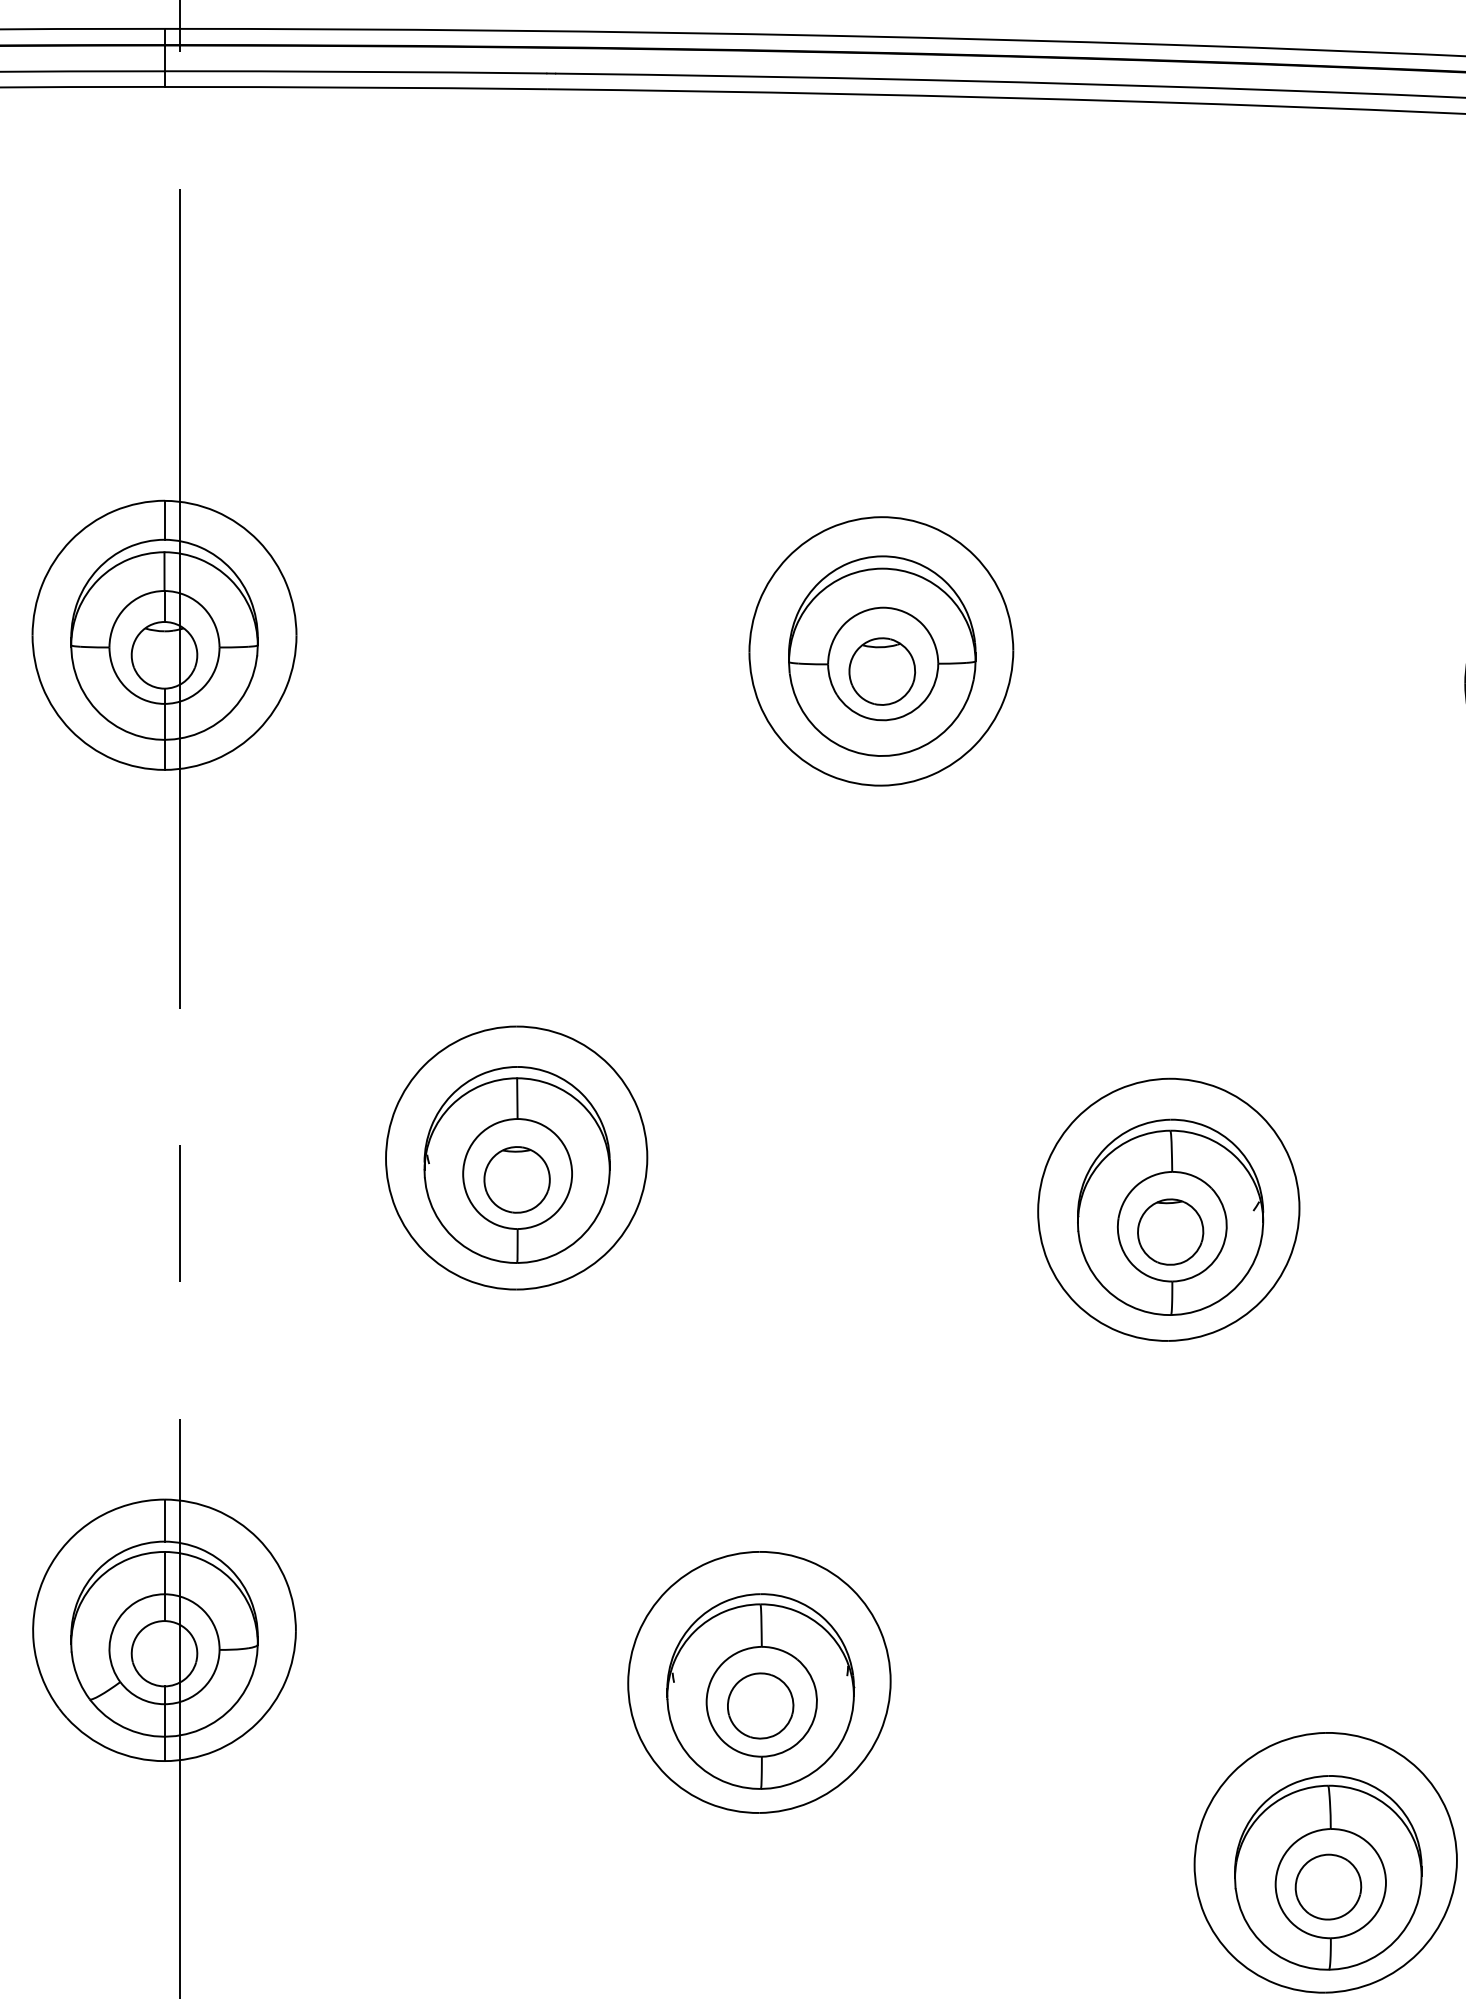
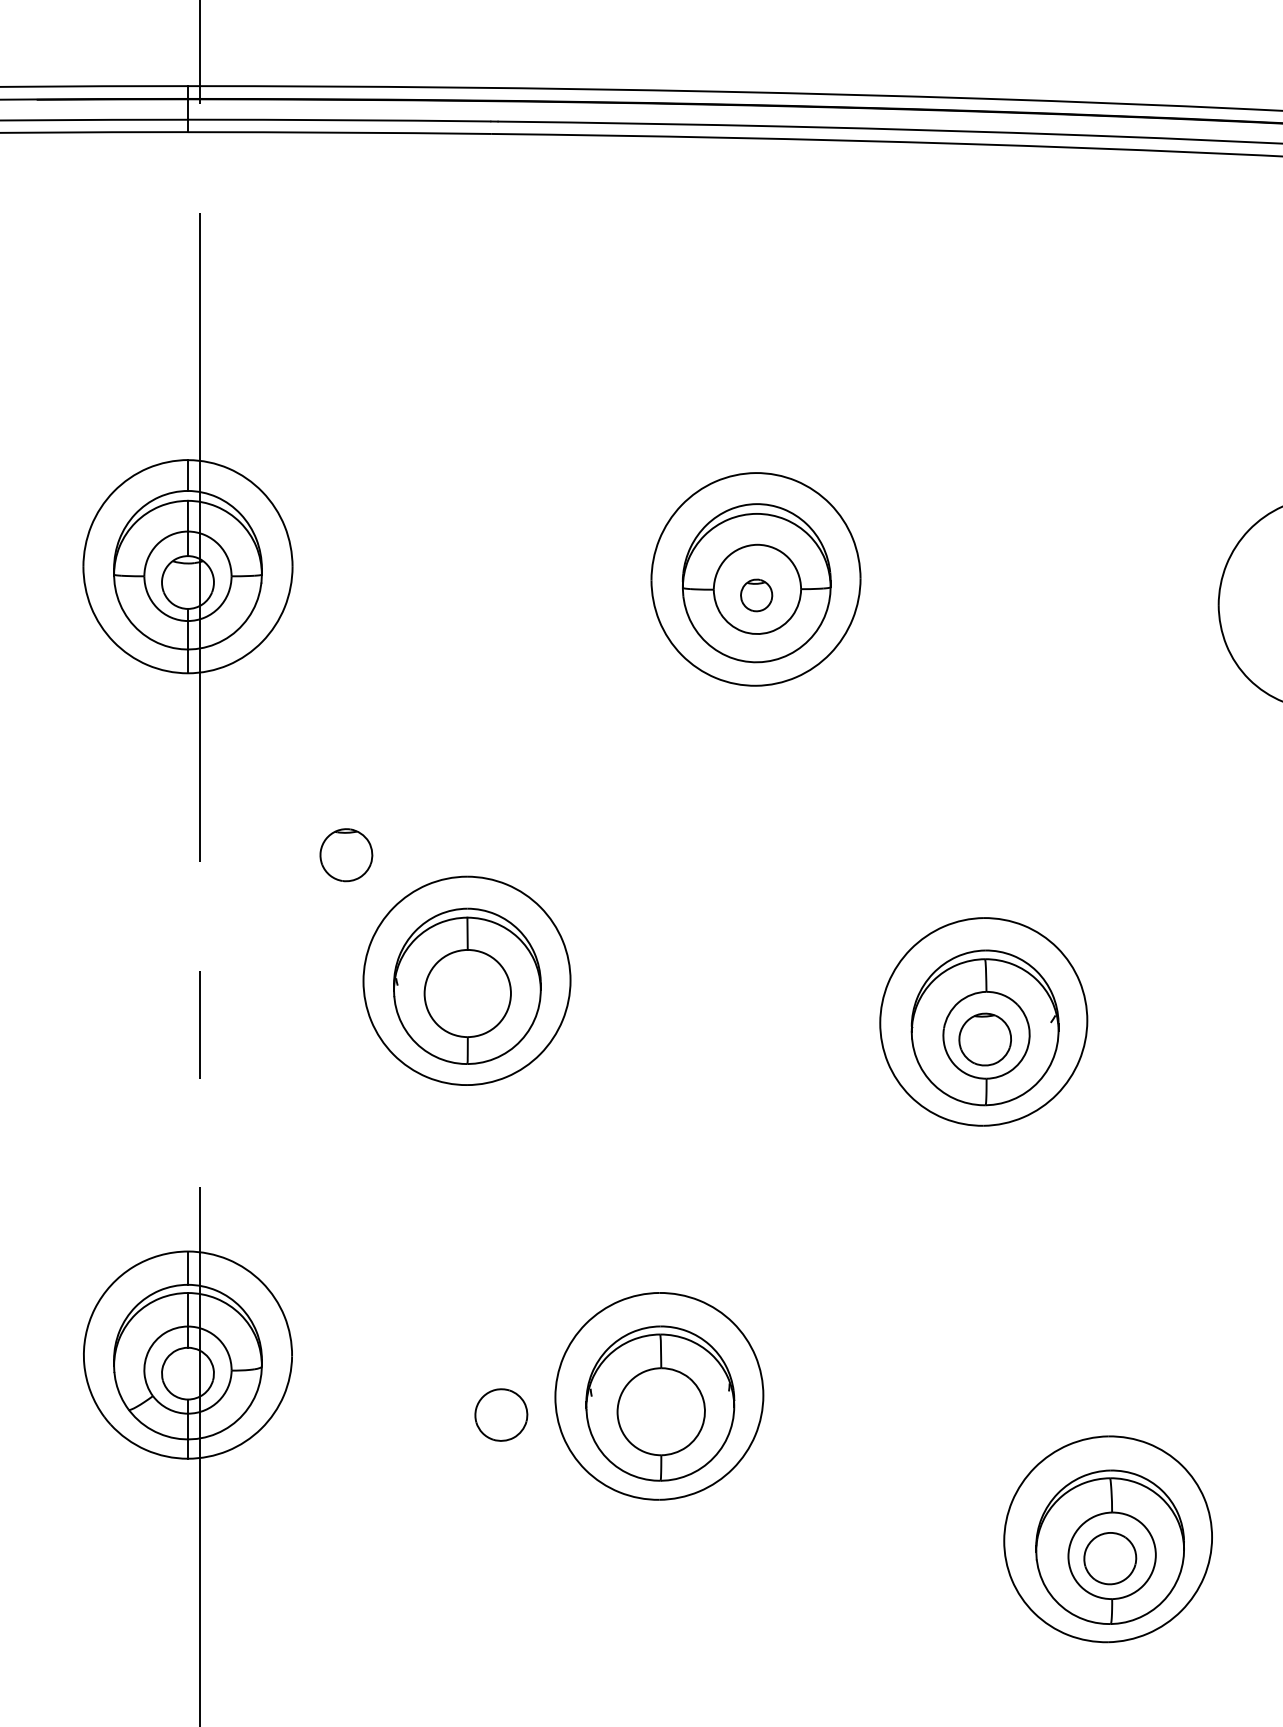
part: (881, 671) -> (756, 595), size x0.6
part: (517, 1180) -> (346, 855), moved
part: (760, 1705) -> (501, 1414), moved

